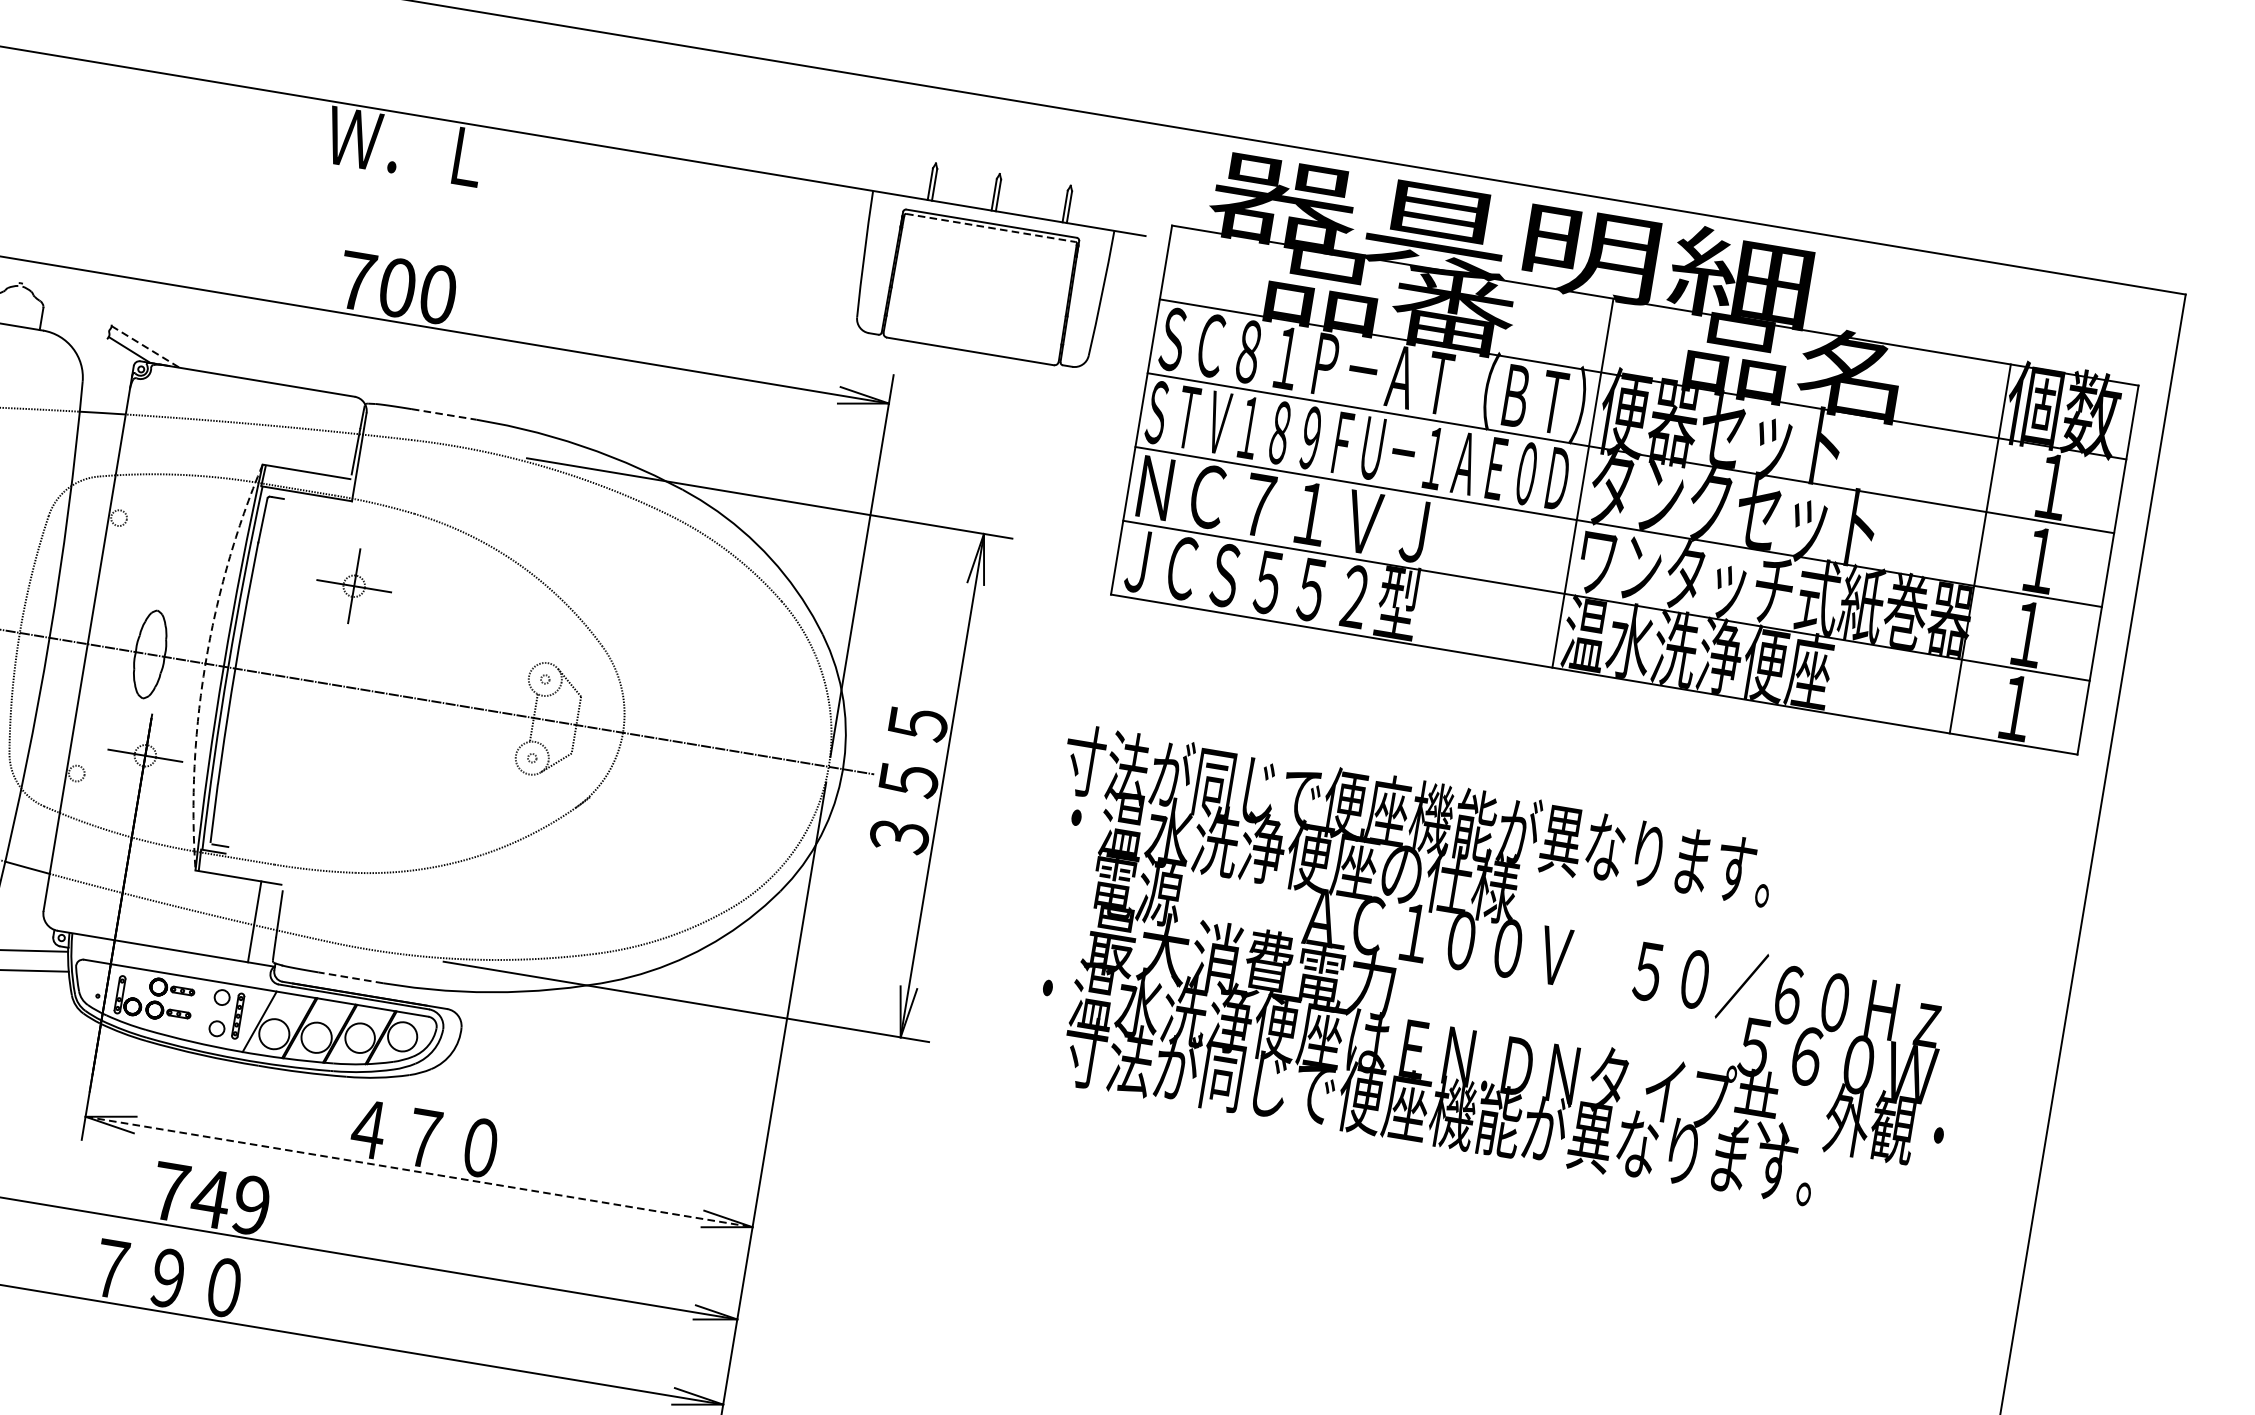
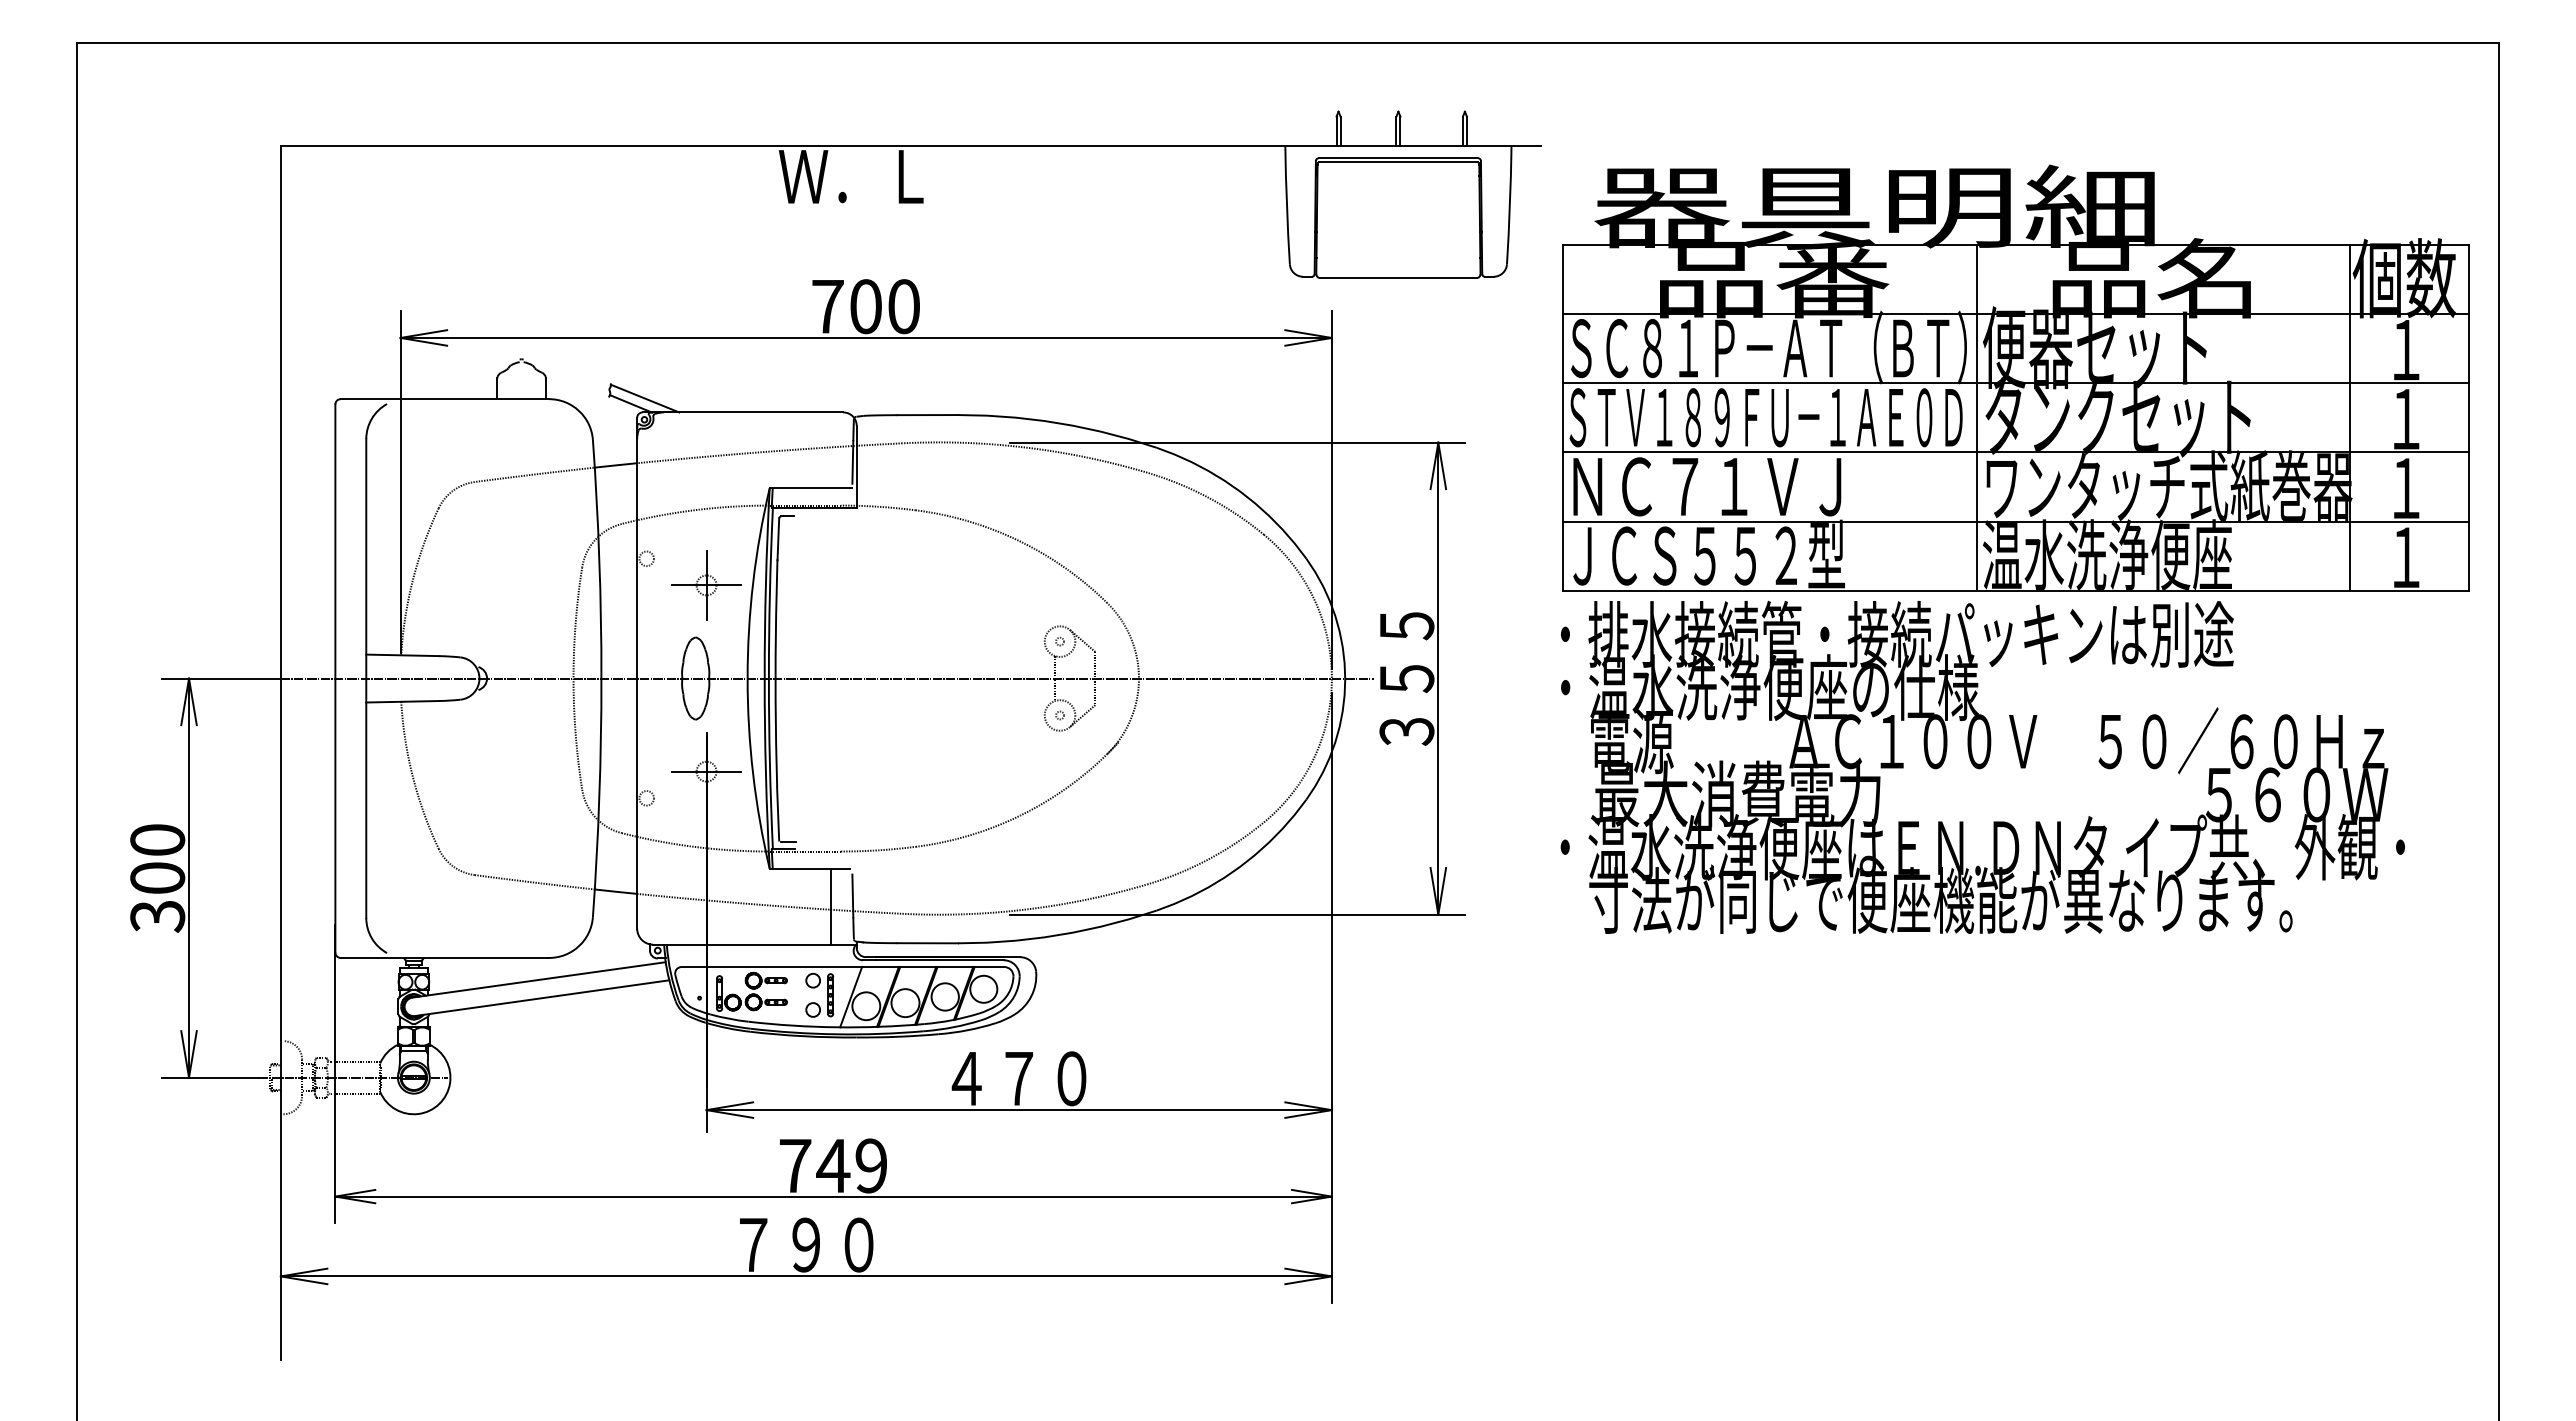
line: (990, 228) -> (1398, 162), dashed -> solid
line: (146, 346) -> (645, 398), dashed -> solid
line: (444, 415) -> (928, 415), dashed -> solid
part: (1630, 446) -> (2015, 377), moved
part: (354, 586) -> (706, 585), moved
arc: (205, 663) -> (747, 678), dashed -> solid
text: (1431, 817) -> (1889, 633), 寸法が同じで便座機能が異なります。 -> ・排水接続管・接続パッキンは別途
line: (350, 978) -> (927, 943), dashed -> solid
line: (419, 1172) -> (1019, 1110), dashed -> solid

